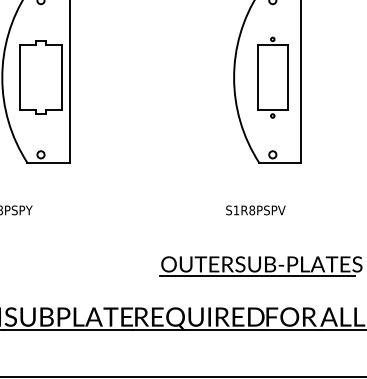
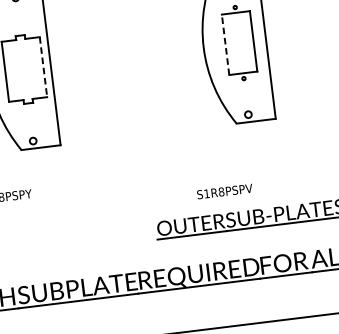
line: (257, 77) -> (225, 44), solid -> dashed
line: (61, 78) -> (43, 67), solid -> dashed
text: (255, 210) -> (224, 191), moved

